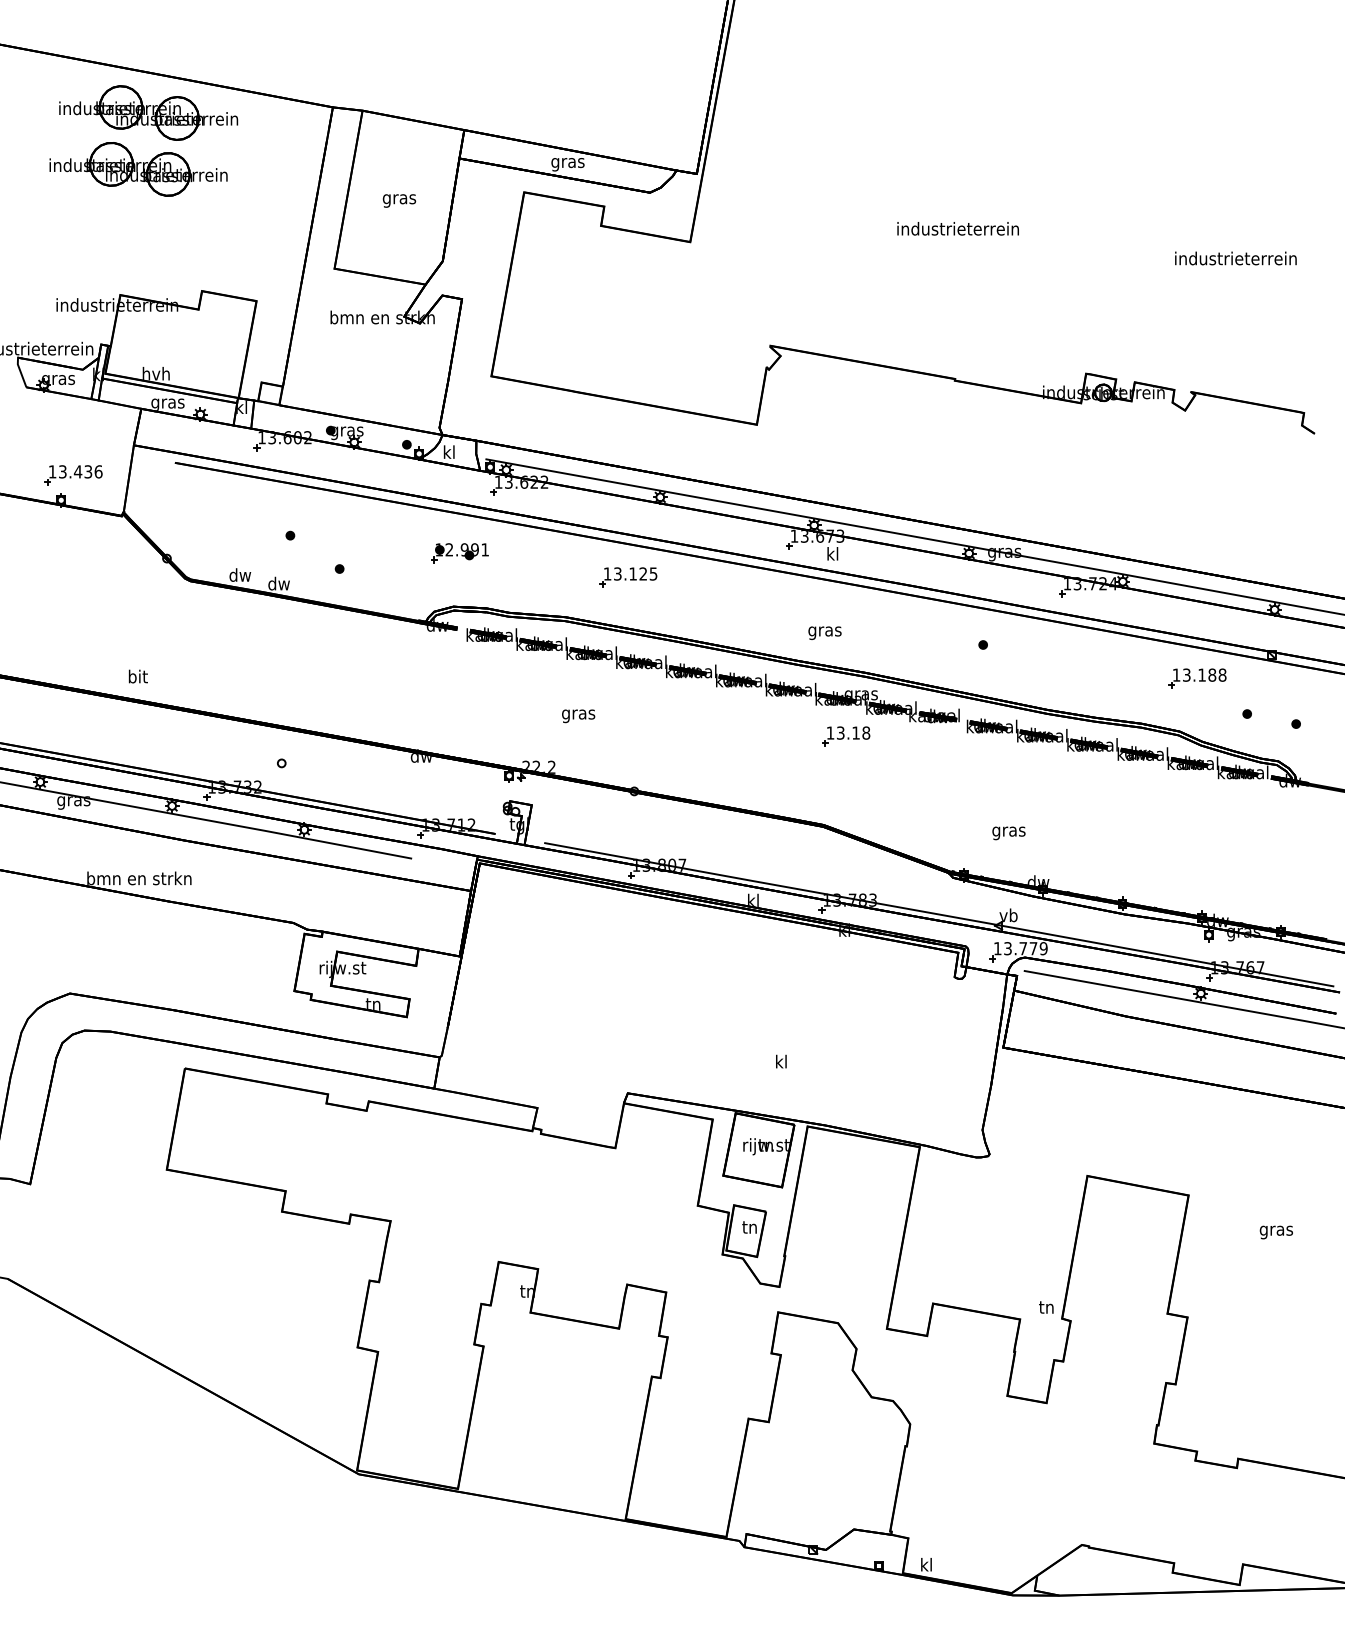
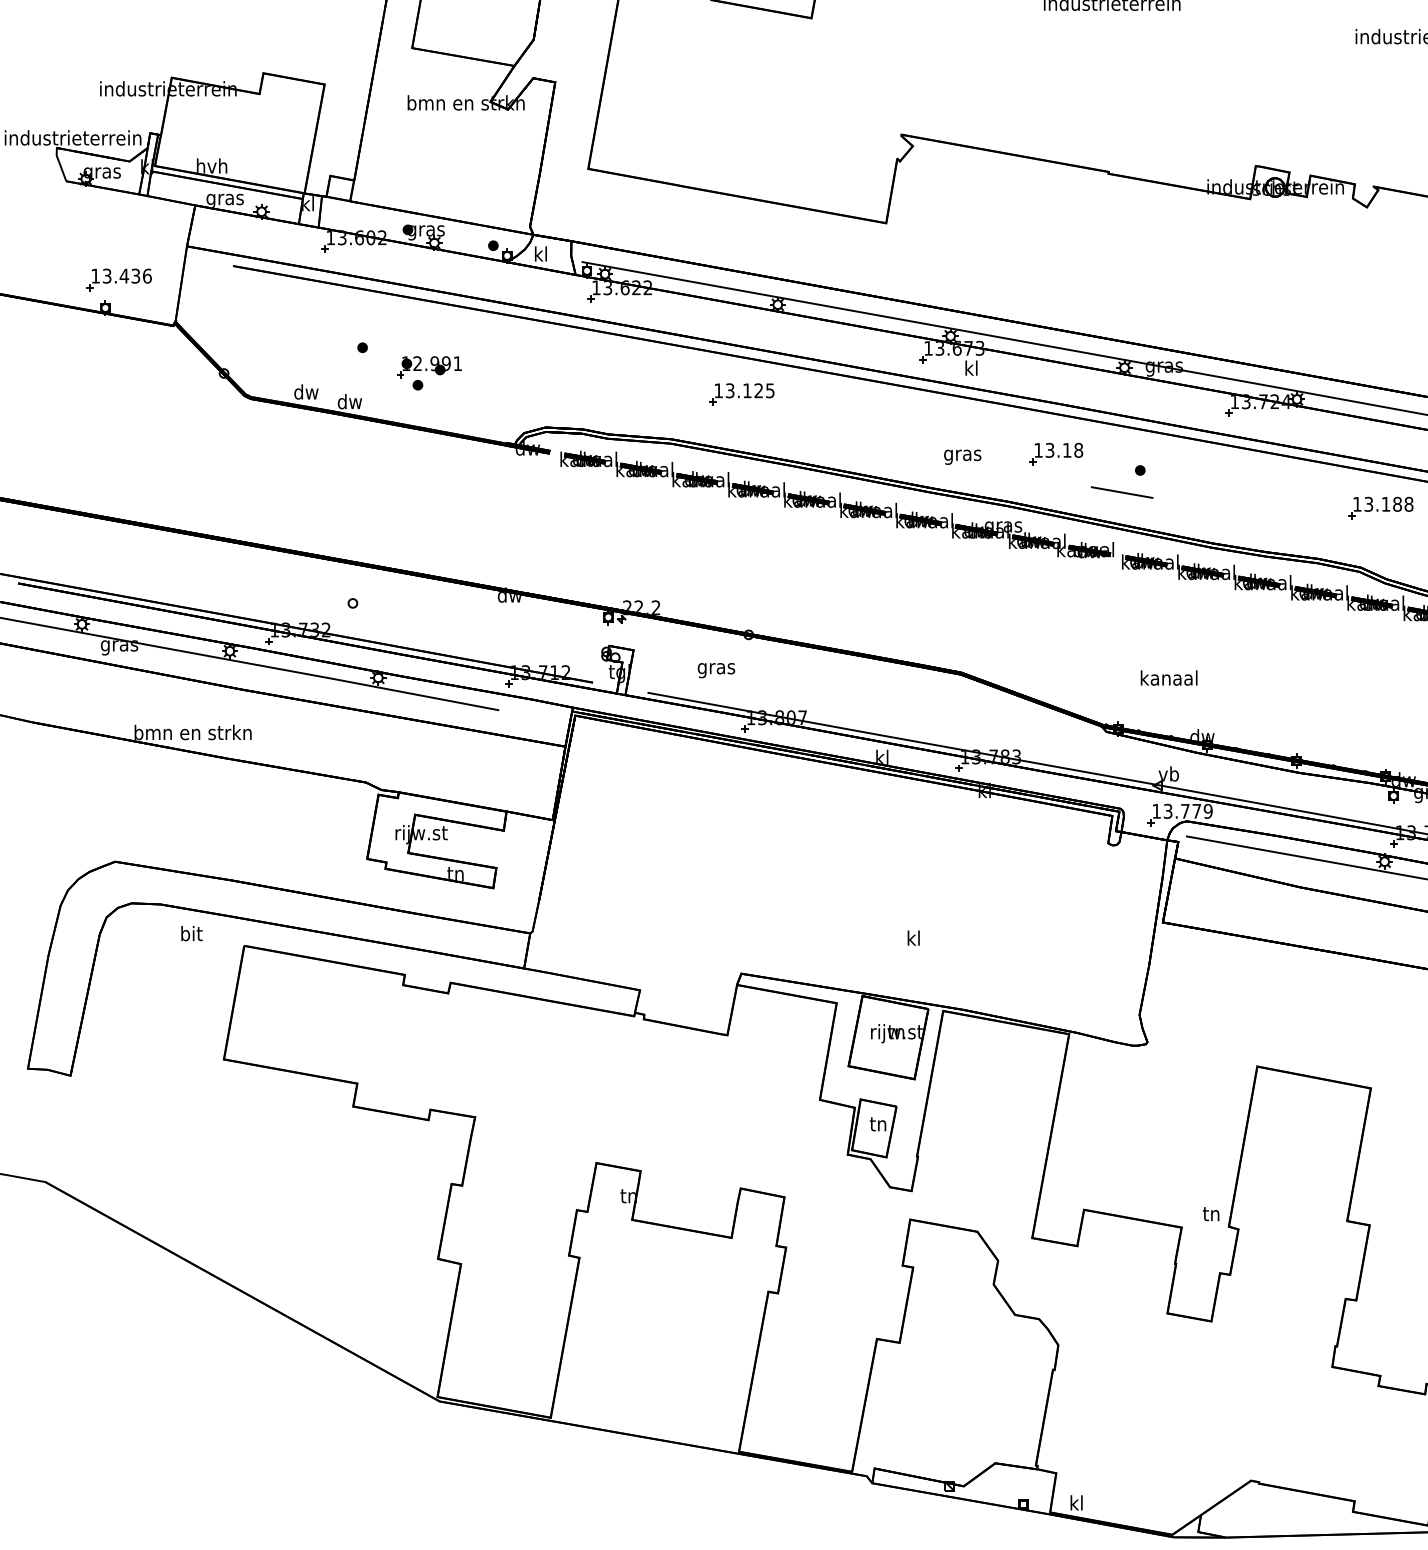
part: (459, 553) -> (428, 367), moved
line: (967, 664) -> (1122, 492), added
text: (137, 676) -> (191, 933), moved
text: (578, 716) -> (716, 670), moved
part: (846, 736) -> (1056, 454), moved
text: (1008, 831) -> (1168, 679), gras -> kanaal

